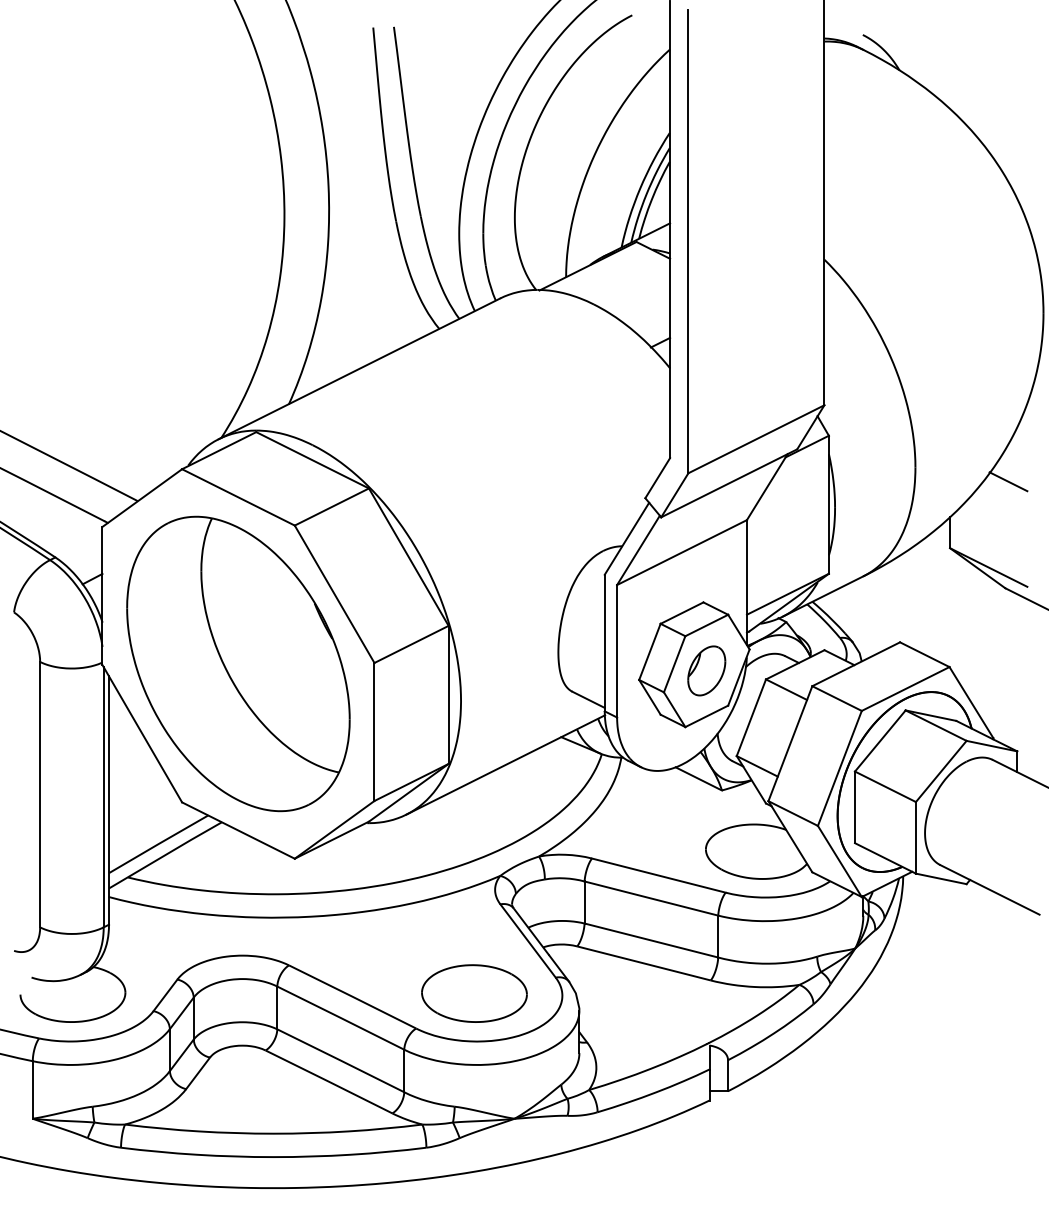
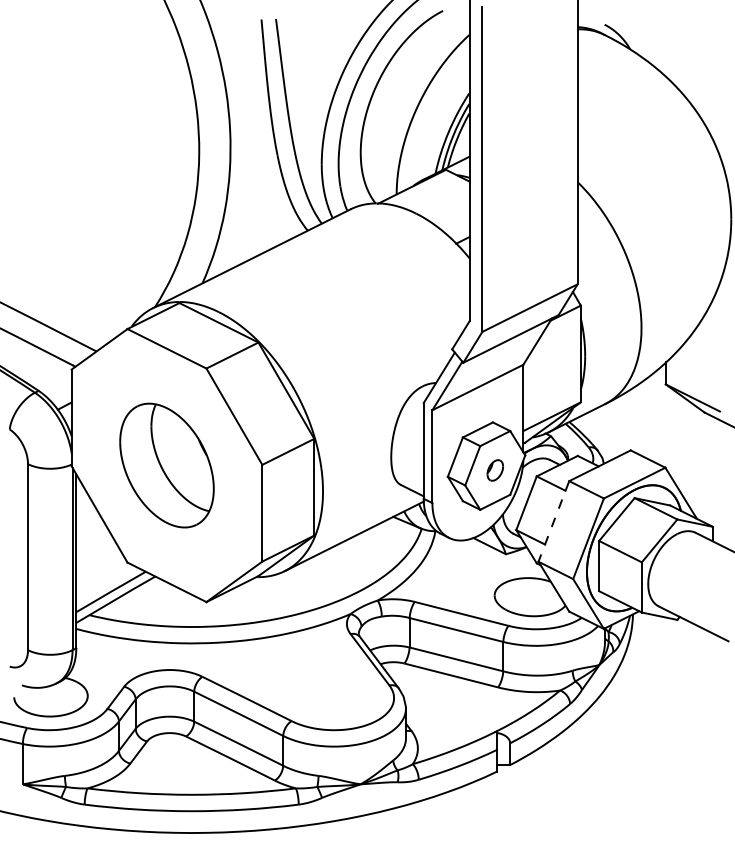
line: (1008, 481) -> (706, 337), removed
part: (238, 663) -> (167, 465), size x0.6
part: (706, 670) -> (495, 470), size x0.6
line: (790, 743) -> (553, 521), solid -> dashed
part: (474, 993) -> (332, 696), removed

